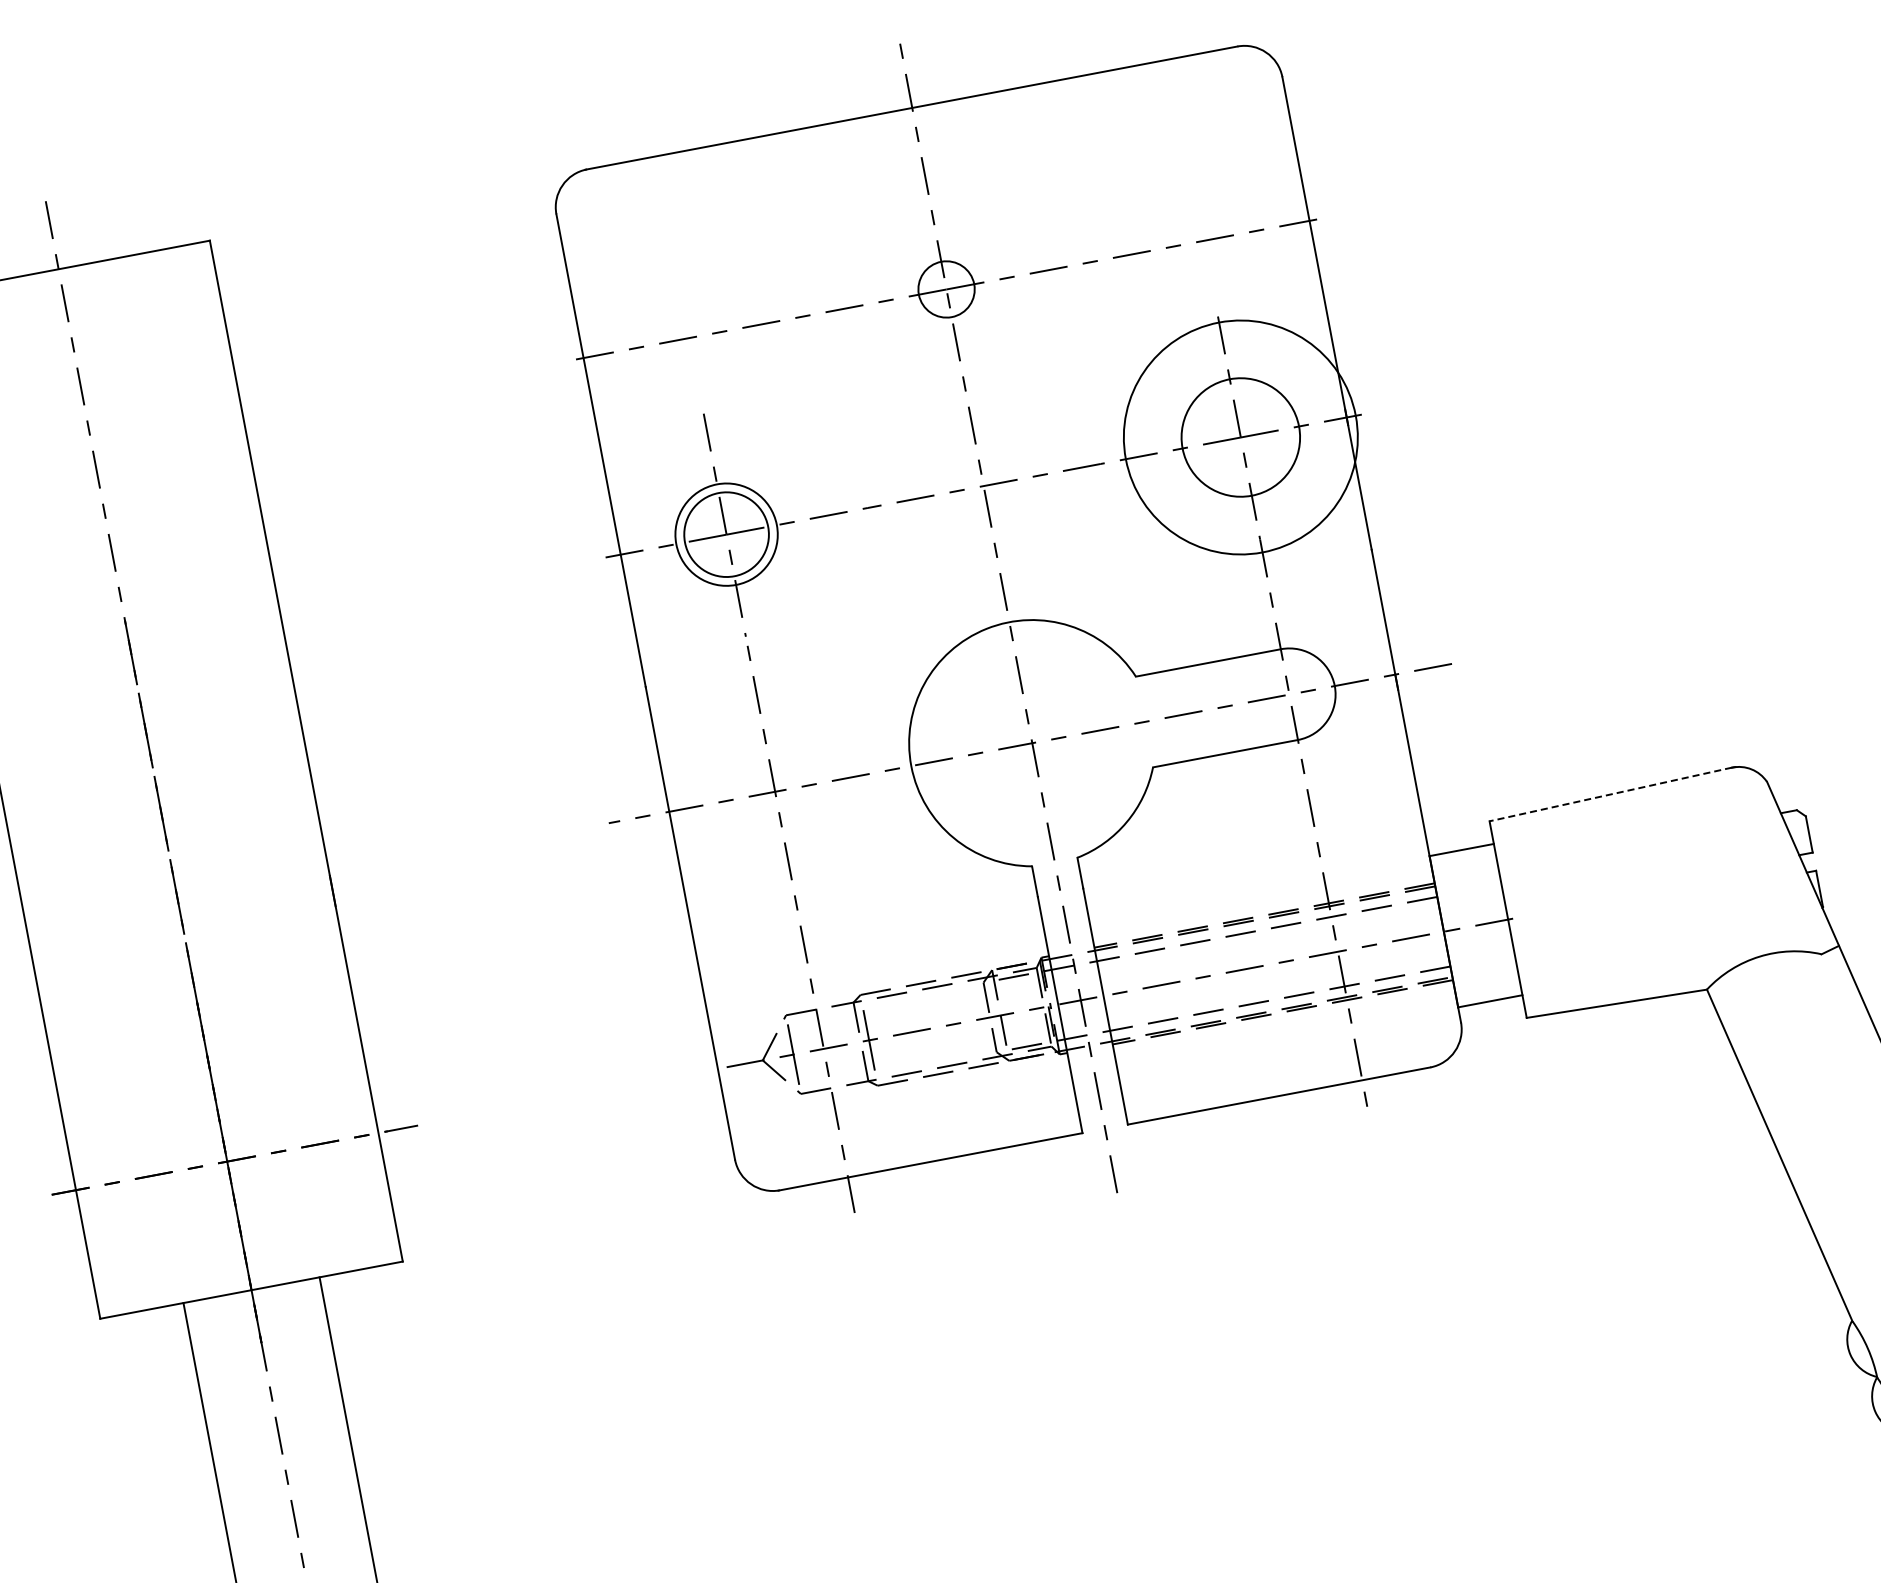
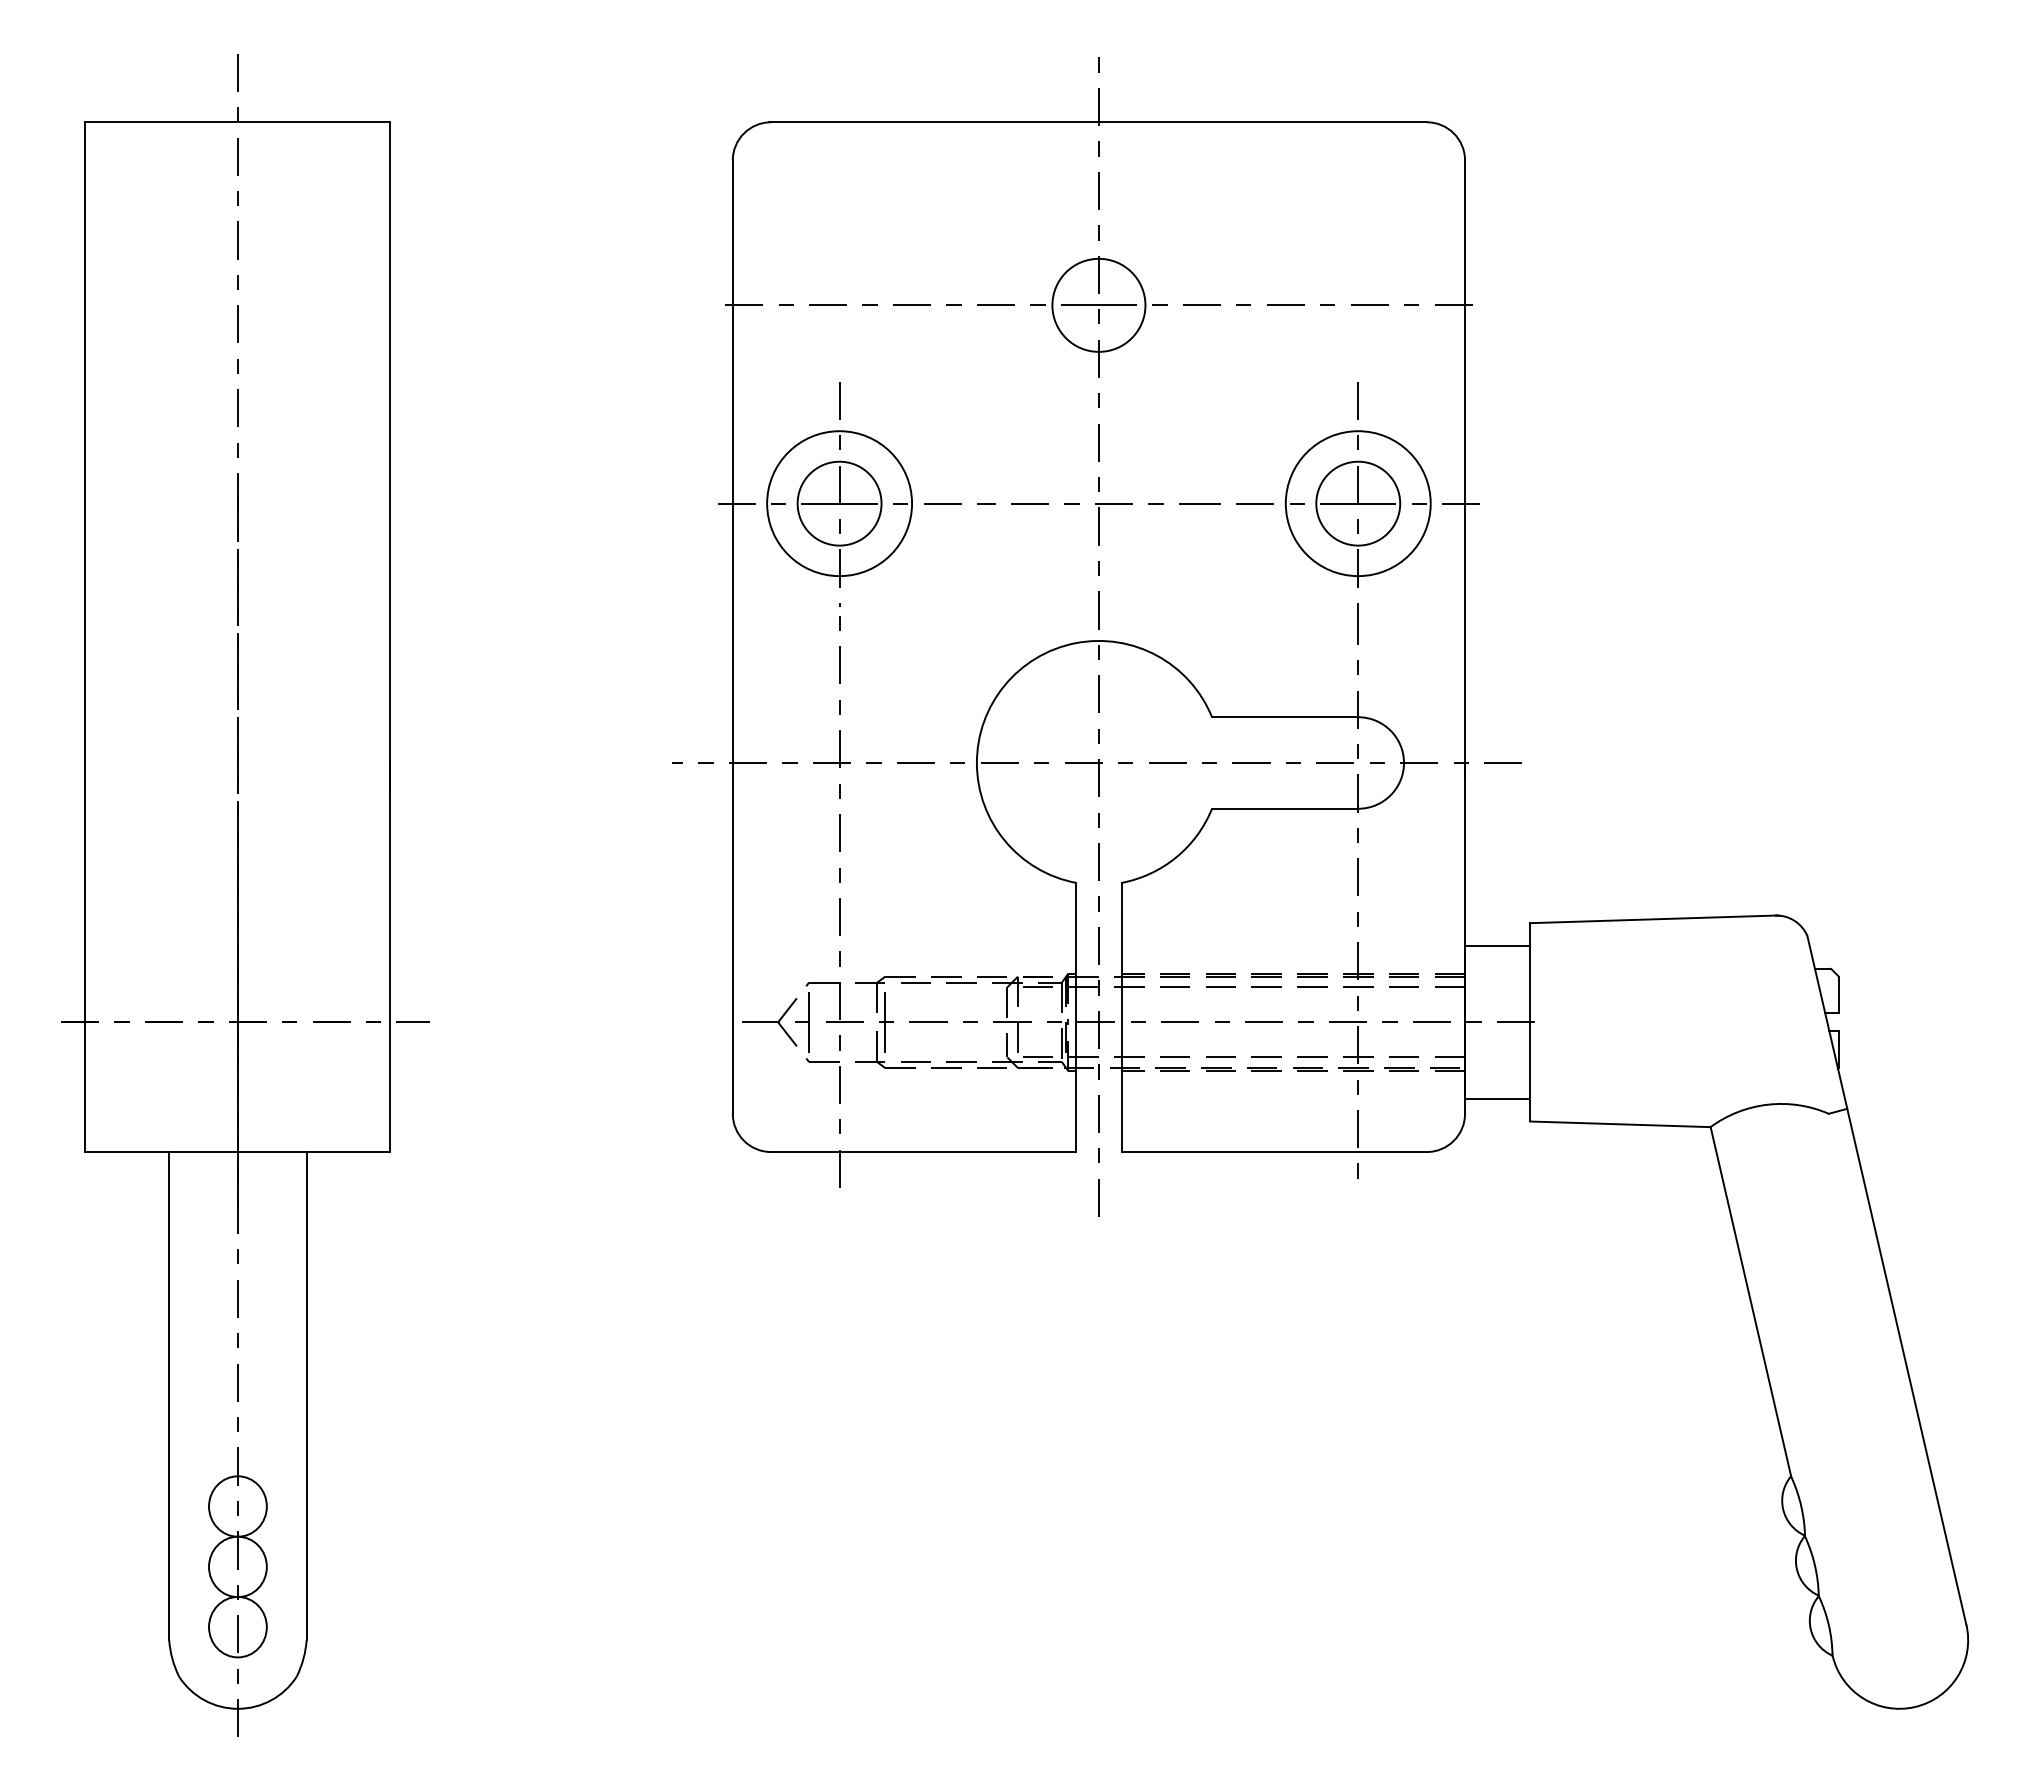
circle: (945, 288) -> (1098, 304), size x1.67
circle: (1240, 437) -> (1357, 503), size x0.62
circle: (1241, 437) -> (1358, 503), size x0.71
circle: (726, 534) -> (839, 503), size x1.43
line: (1610, 794) -> (1652, 919), dashed -> solid

